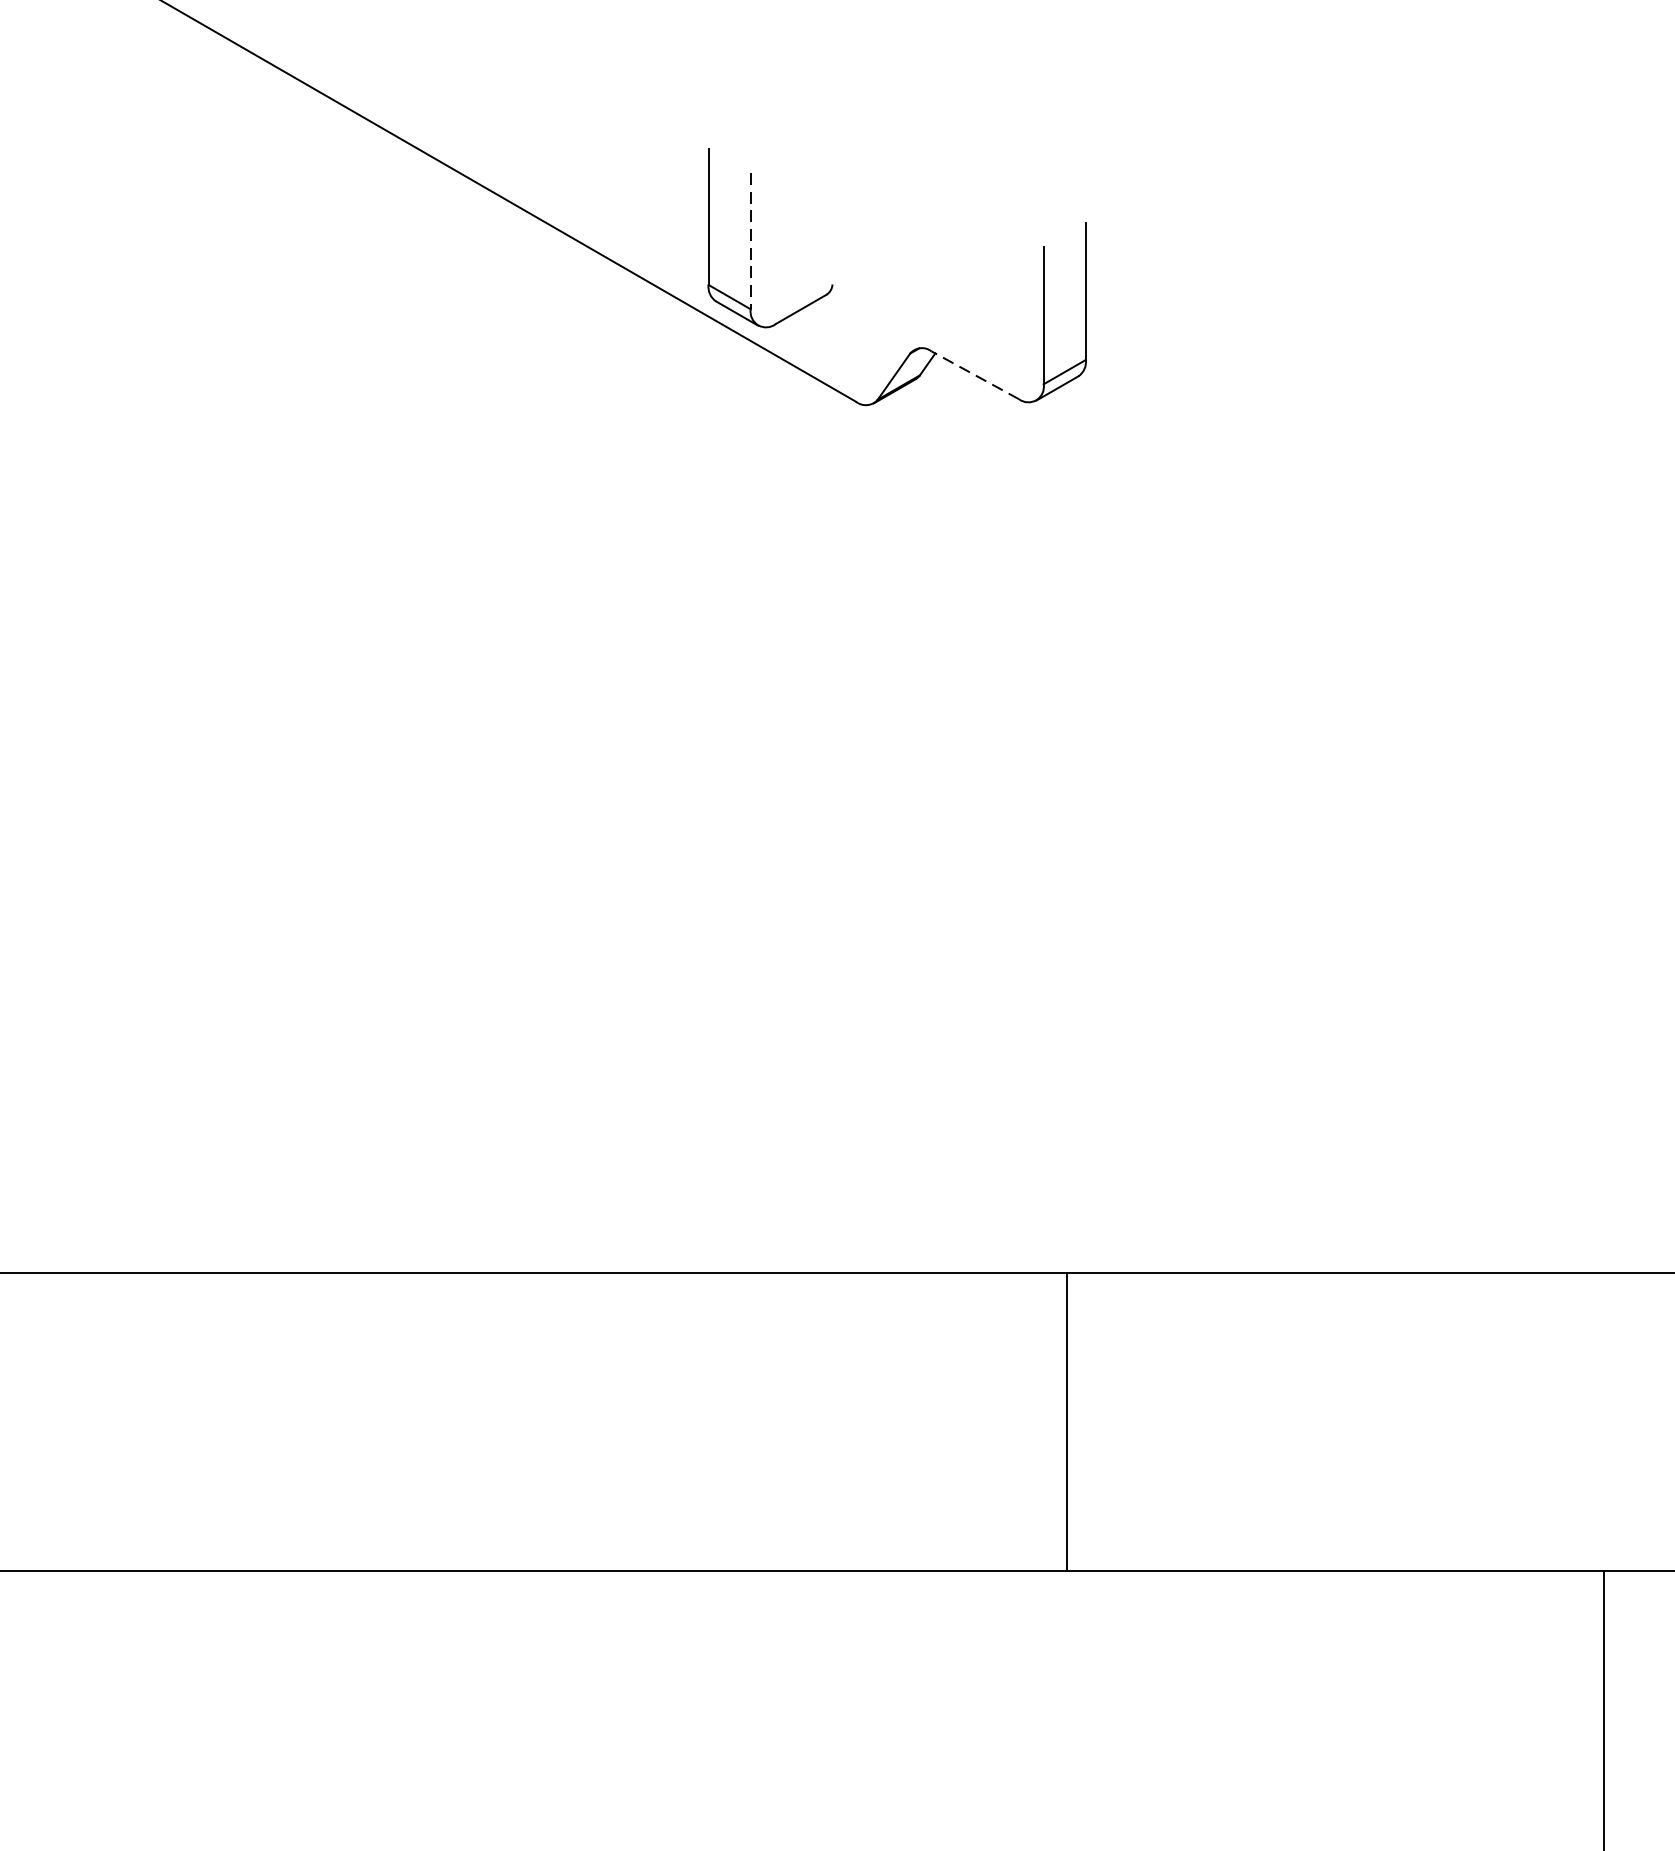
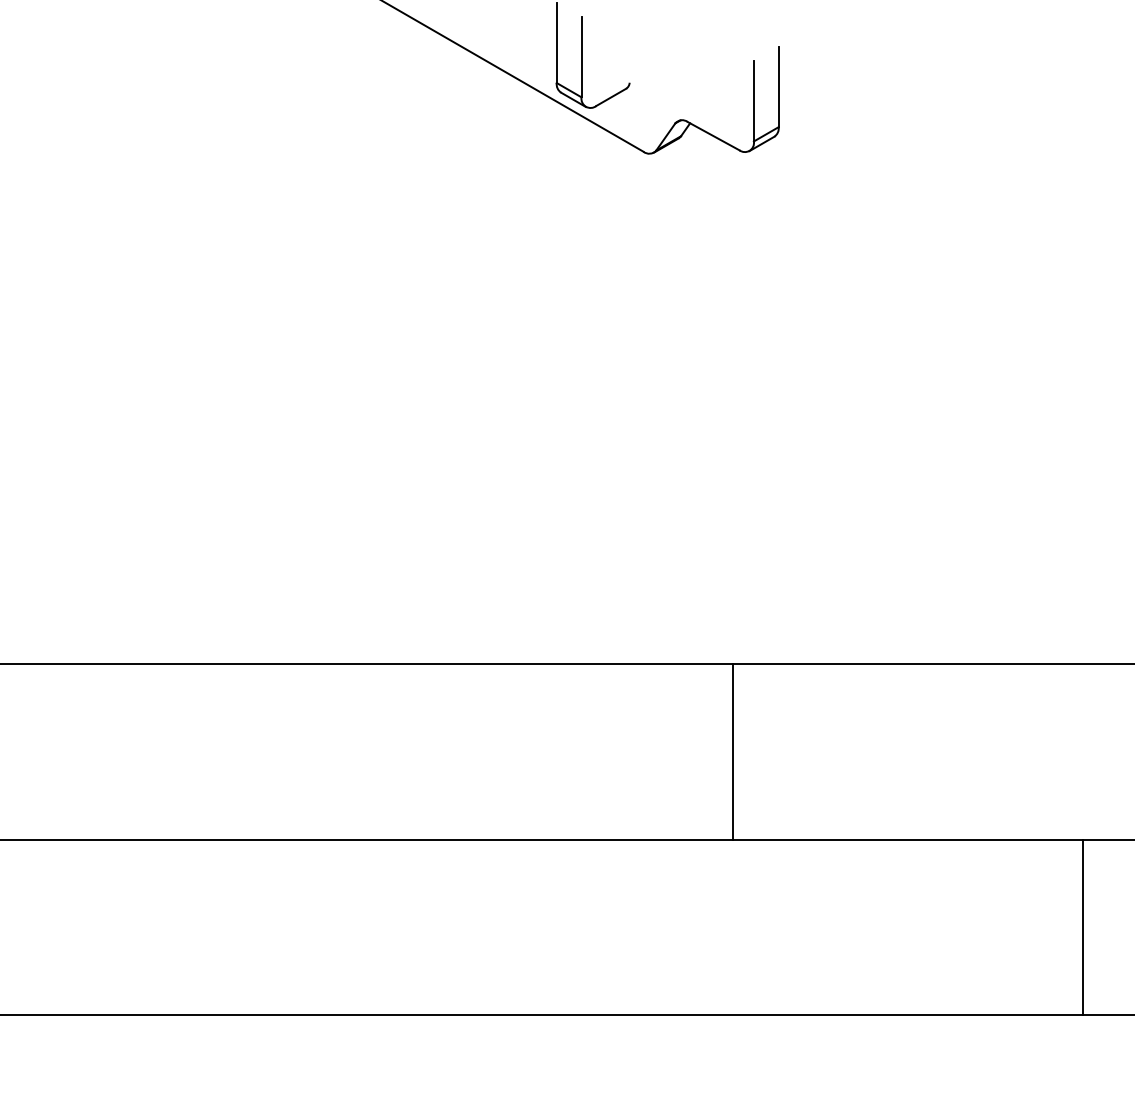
line: (750, 241) -> (581, 57), dashed -> solid
line: (975, 374) -> (713, 135), dashed -> solid
line: (1066, 1421) -> (732, 751), moved

